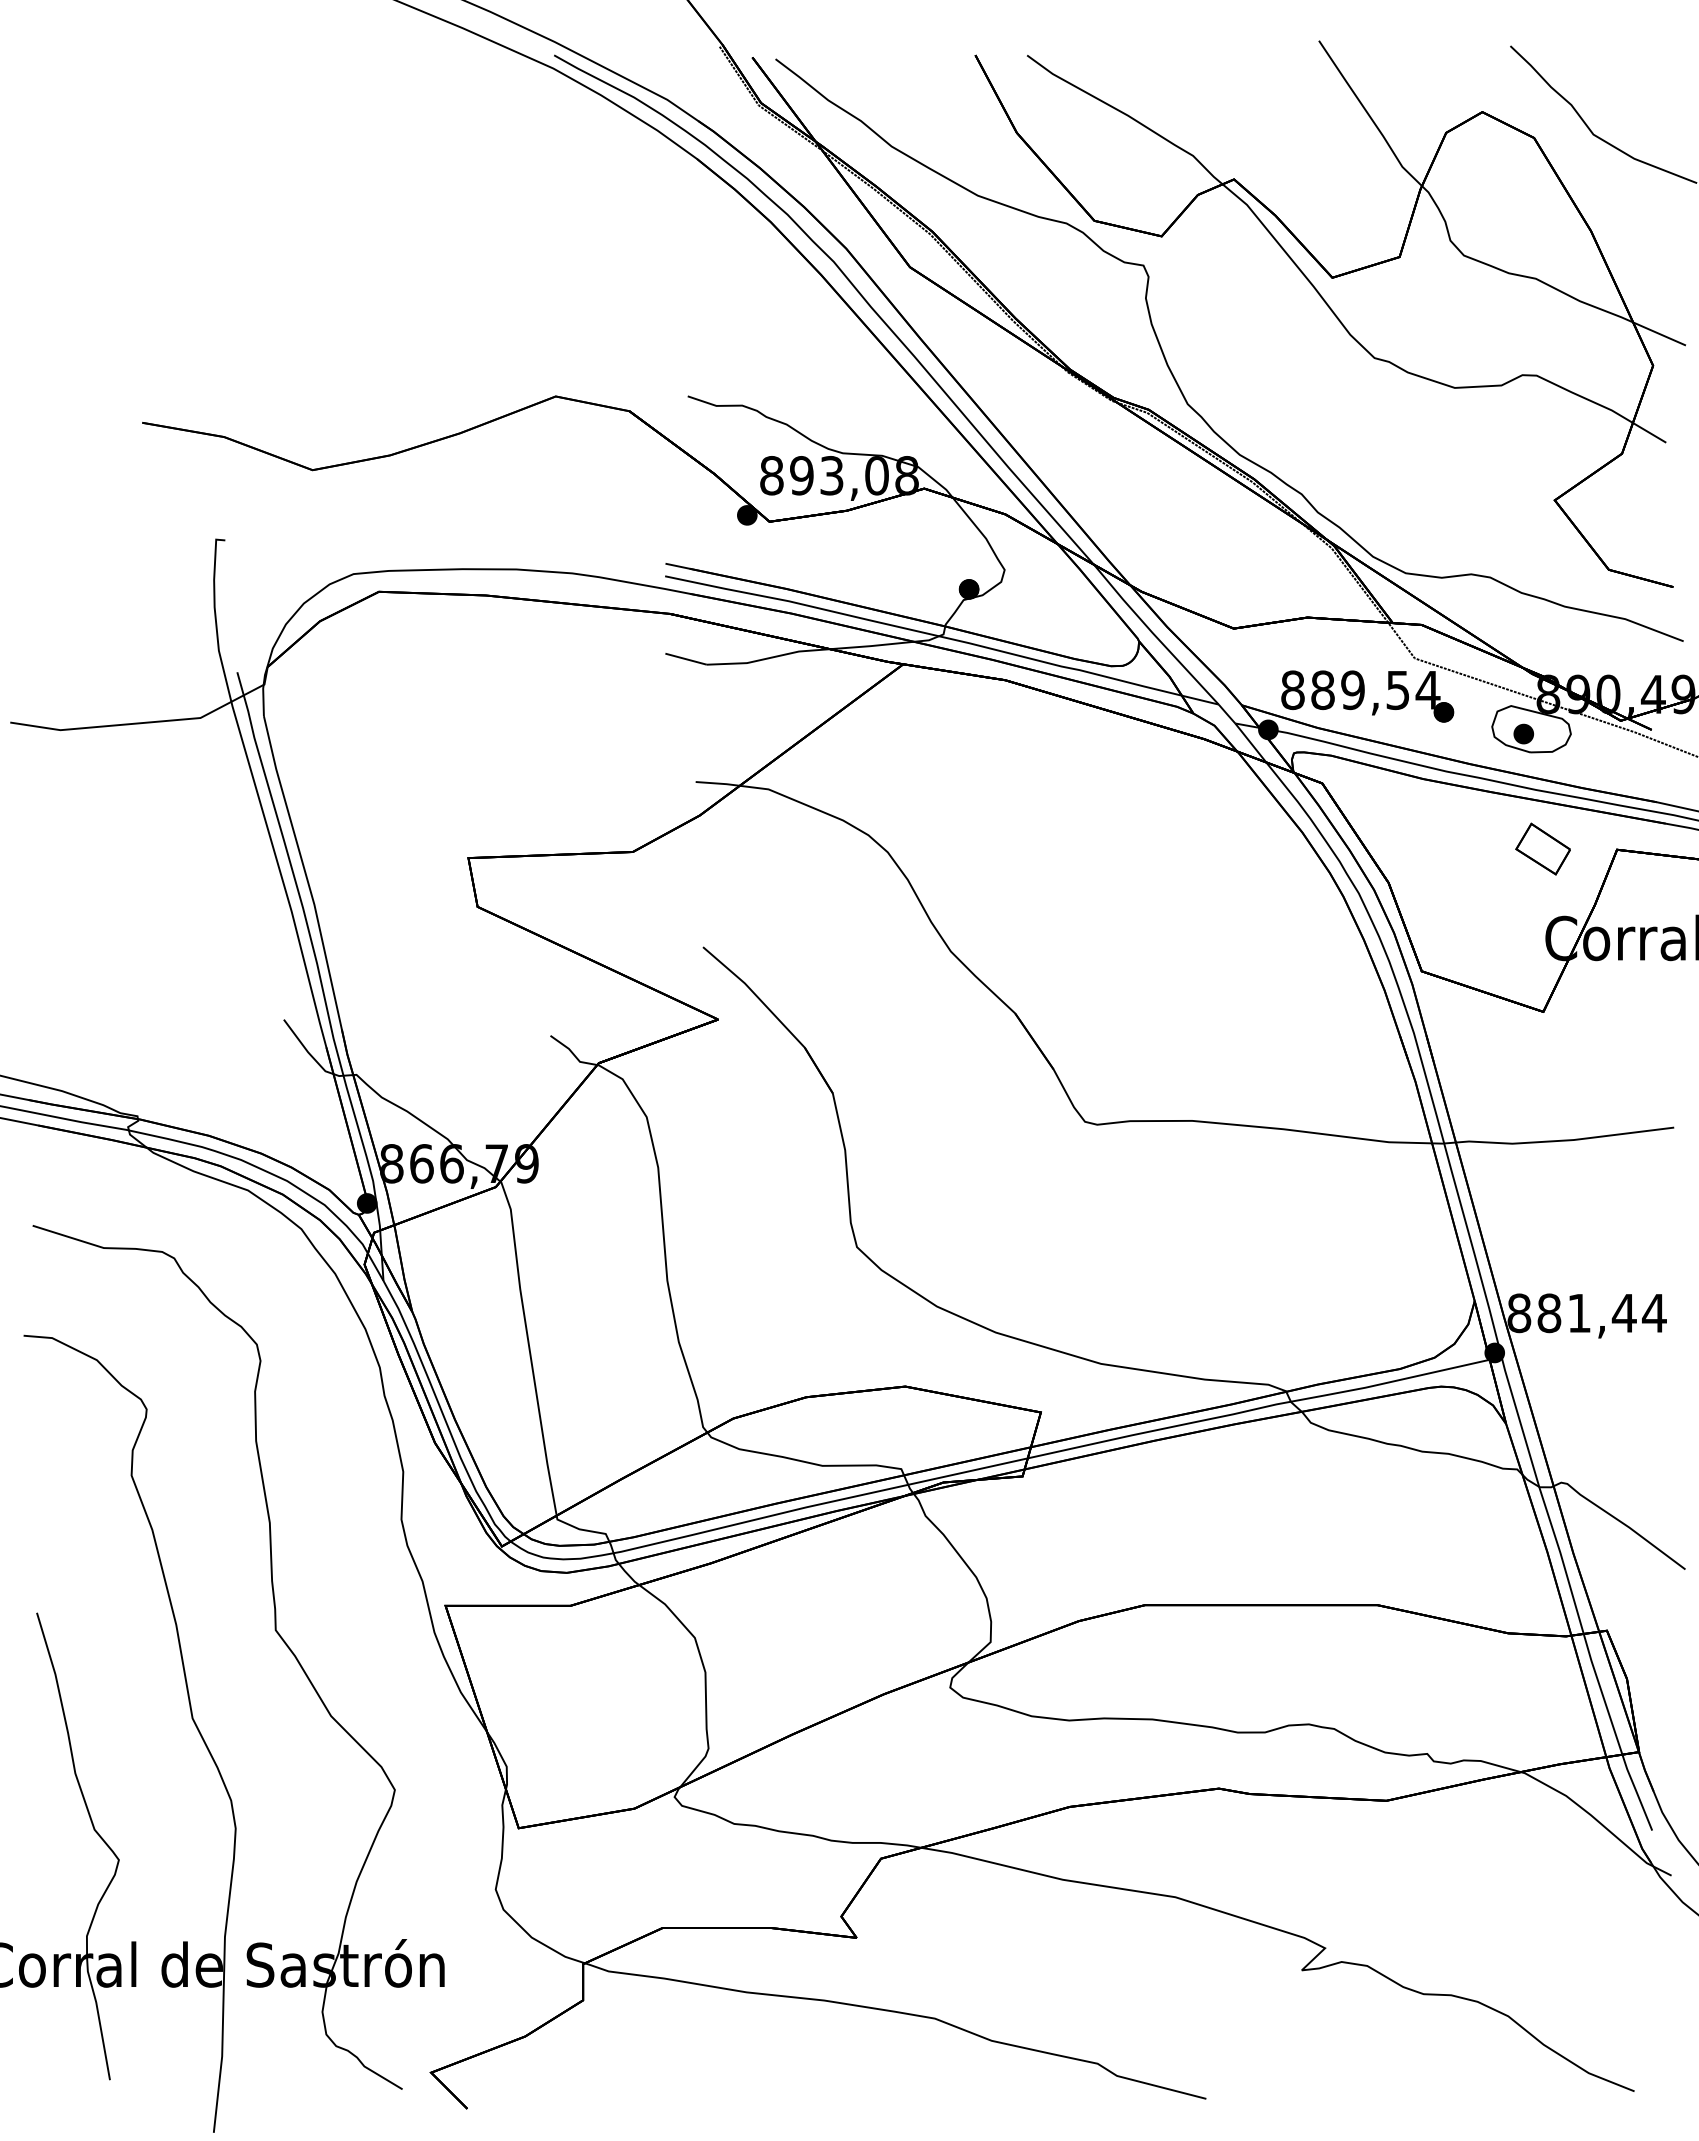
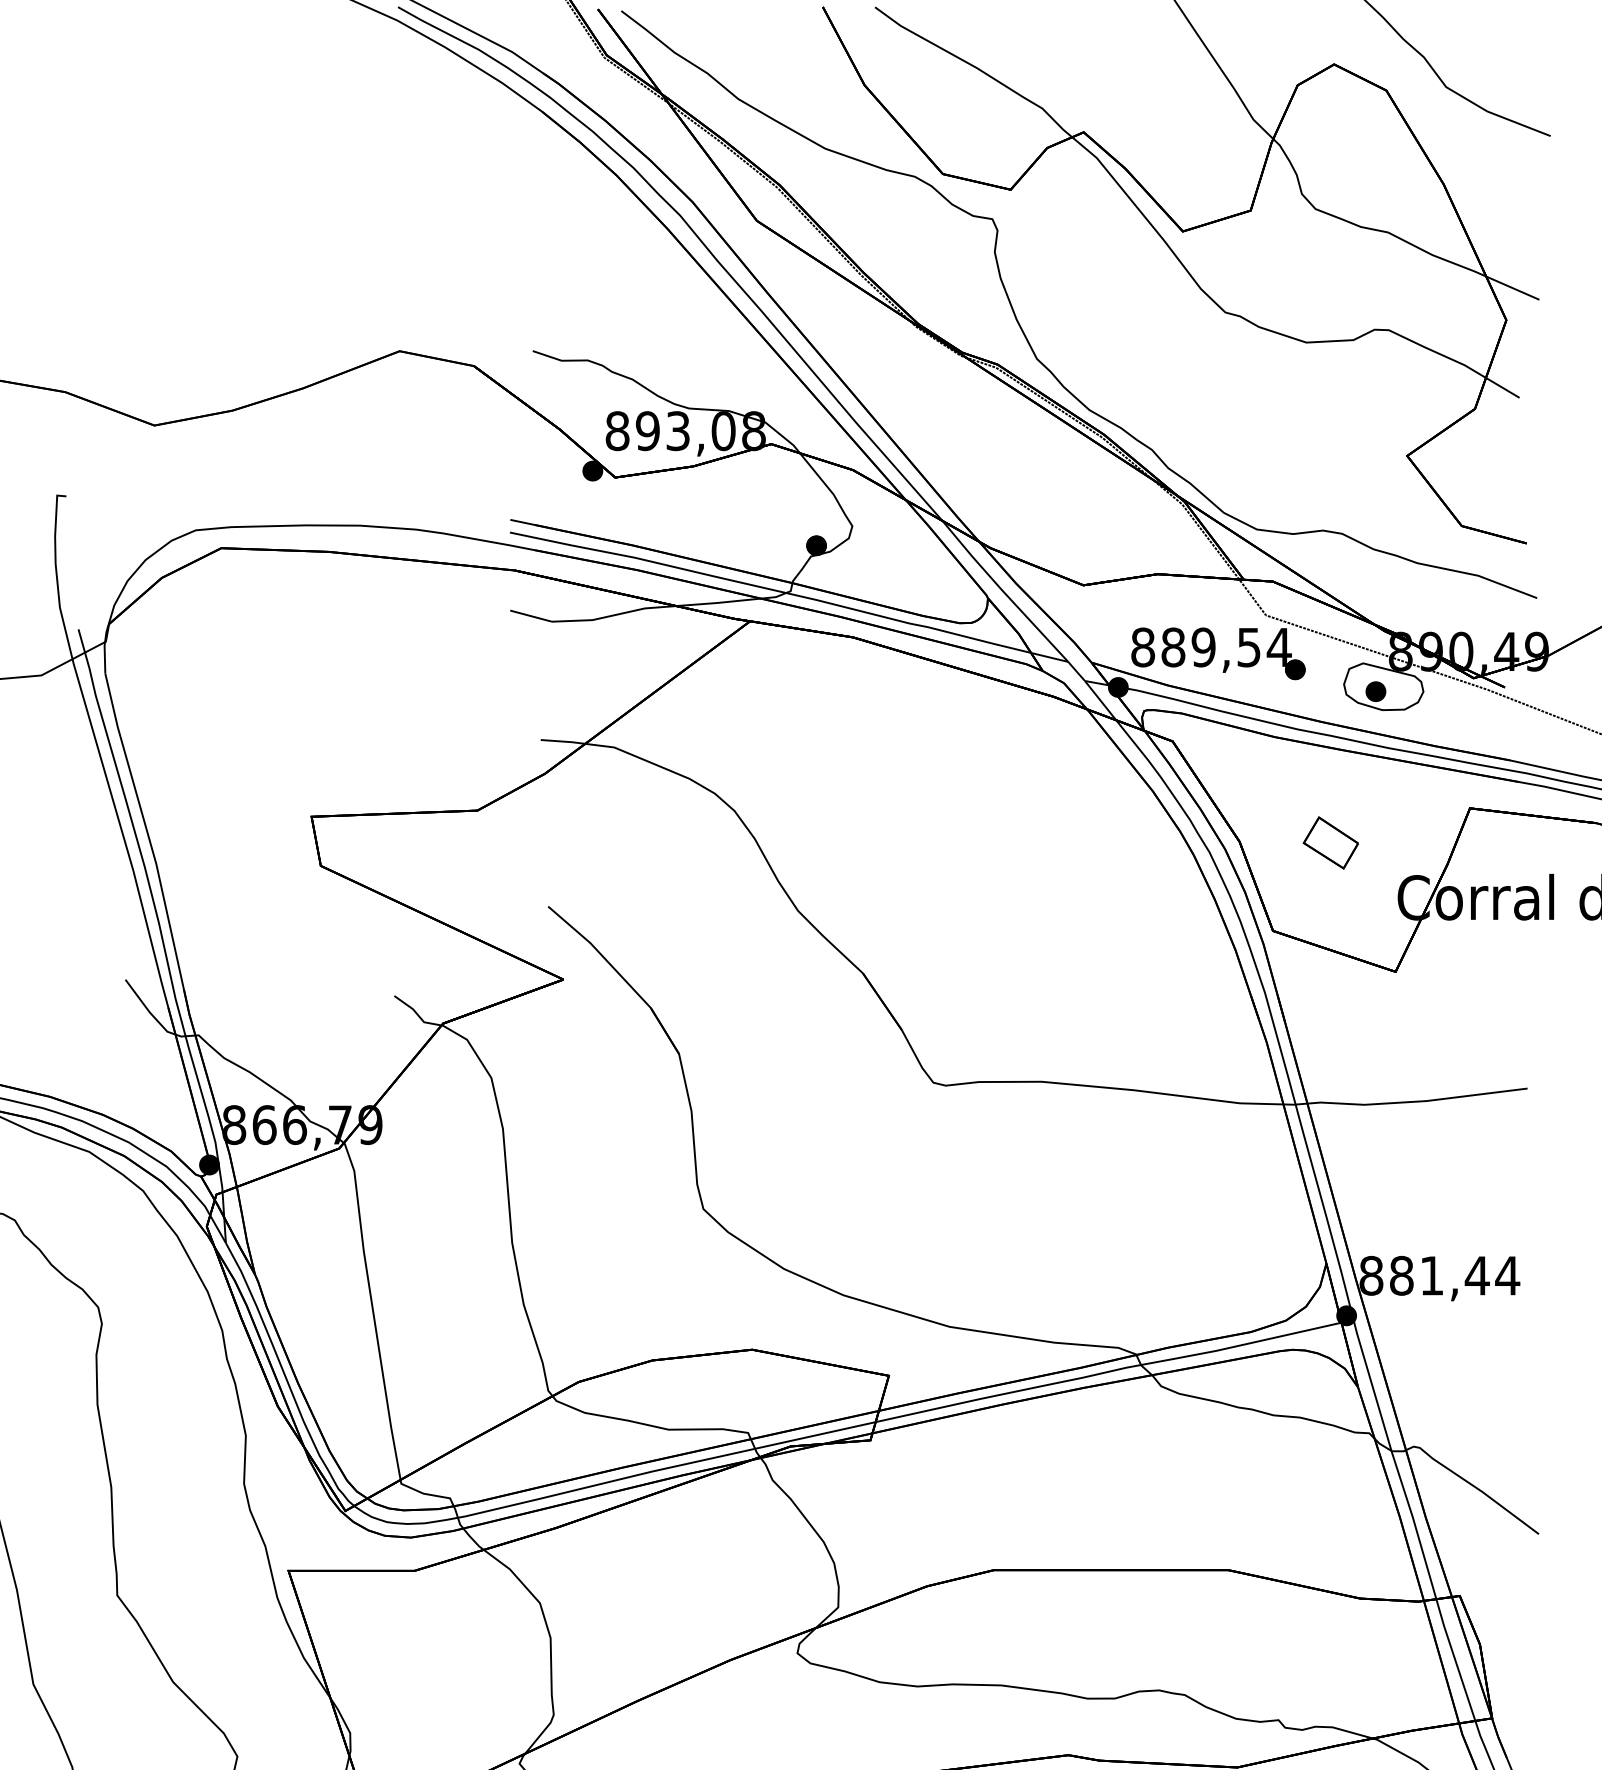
part: (1542, 848) -> (1330, 842), moved

